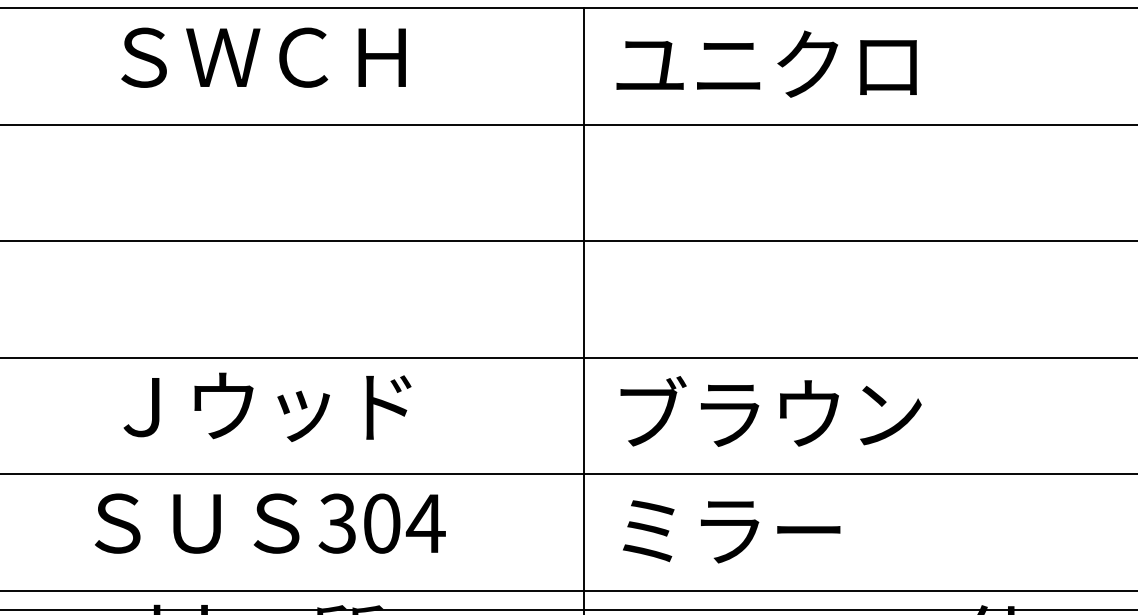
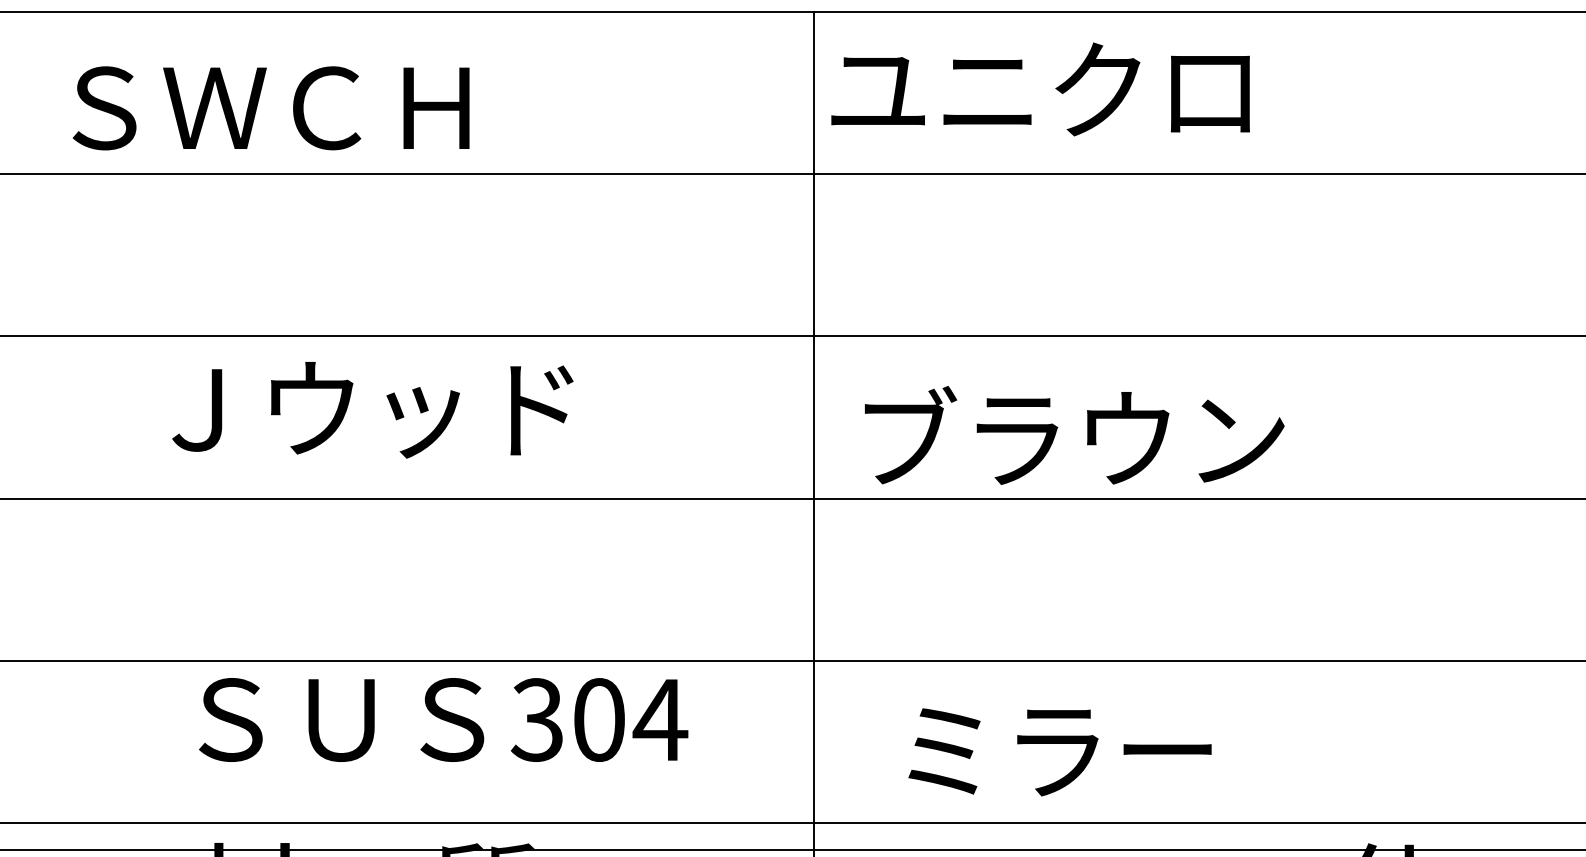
text: (263, 57) -> (271, 107), moved
text: (766, 63) -> (1040, 88), moved
text: (267, 406) -> (372, 408), moved
text: (770, 411) -> (1073, 435), moved
text: (270, 523) -> (443, 719), moved
text: (731, 531) -> (1059, 751), moved

